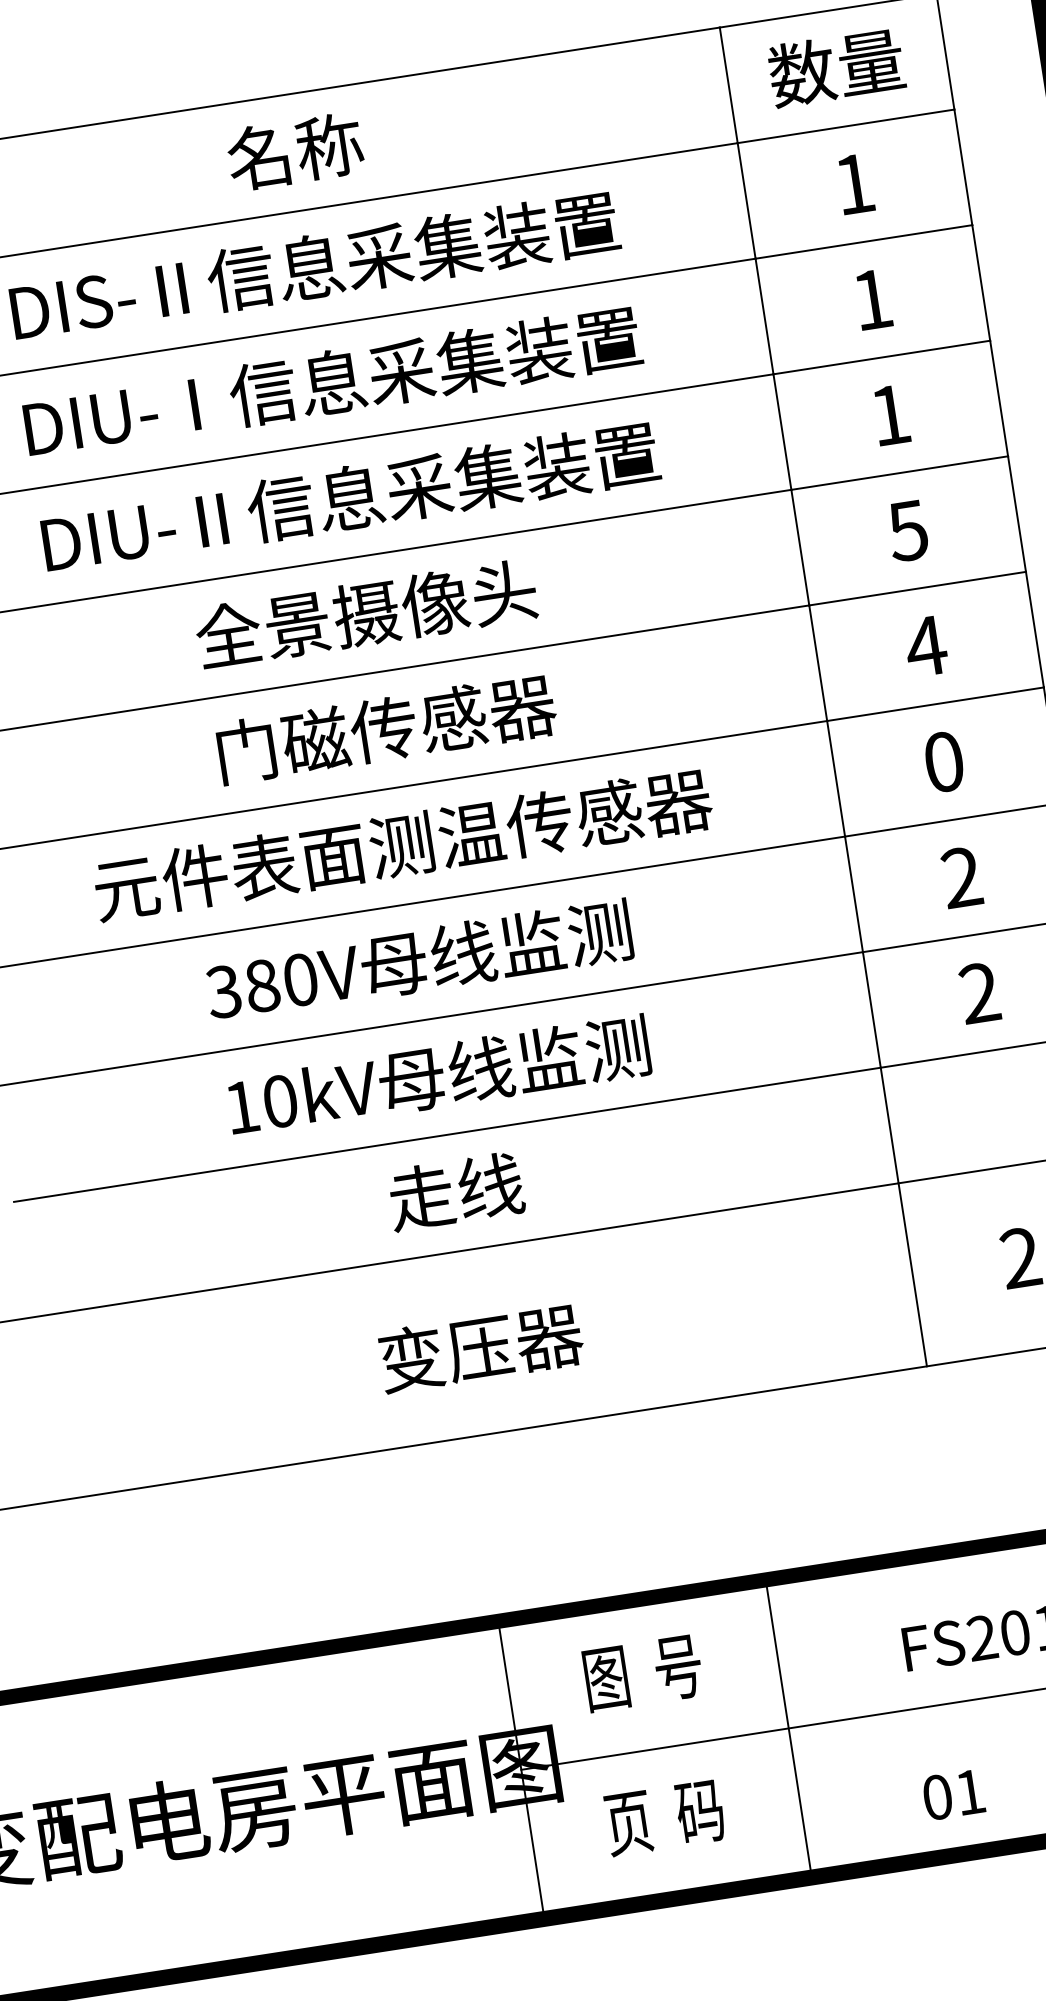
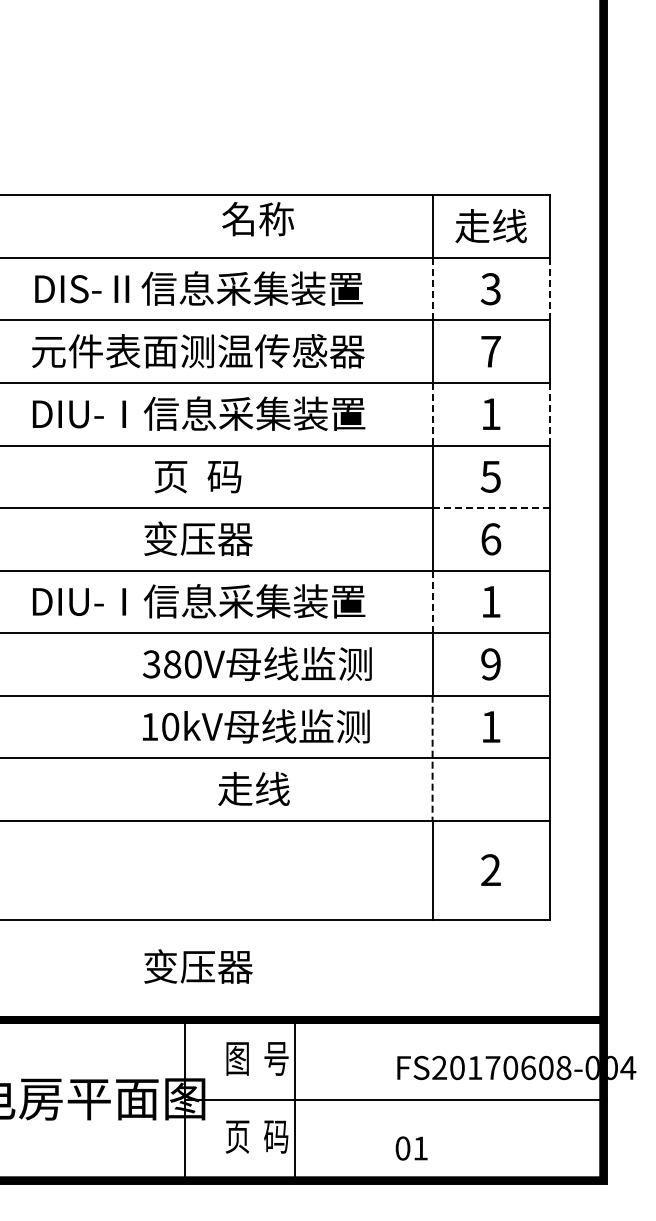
text: (835, 66) -> (490, 225), 数量 -> 走线
text: (294, 152) -> (257, 219), moved
line: (962, 168) -> (549, 289), solid -> dashed
text: (853, 184) -> (490, 289), 1 -> 3
line: (746, 201) -> (432, 289), solid -> dashed
text: (871, 299) -> (490, 351), 1 -> 7
text: (331, 381) -> (198, 350), DIU-Ⅰ信息采集装置 -> 元件表面测温传感器
line: (998, 399) -> (549, 414), solid -> dashed
line: (782, 432) -> (432, 414), solid -> dashed
text: (212, 518) -> (124, 413), DIU-Ⅱ信息采集装置 -> DIU-Ⅰ信息采集装置
line: (918, 589) -> (491, 508), solid -> dashed
text: (365, 614) -> (197, 476), 全景摄像头 -> 页  码
text: (925, 646) -> (490, 539), 4 -> 6
text: (387, 728) -> (199, 538), 门磁传感器 -> 变压器
text: (942, 761) -> (490, 601), 0 -> 1
line: (836, 779) -> (432, 602), solid -> dashed
text: (403, 845) -> (198, 601), 元件表面测温传感器 -> DIU-Ⅰ信息采集装置
text: (960, 877) -> (490, 664), 2 -> 9
text: (417, 960) -> (256, 663), moved
text: (978, 992) -> (490, 726), 2 -> 1
line: (880, 1068) -> (432, 758), solid -> dashed
text: (439, 1076) -> (256, 726), moved
text: (454, 1190) -> (253, 788), moved
text: (481, 1347) -> (198, 966), moved
line: (787, 1727) -> (294, 1099), moved

